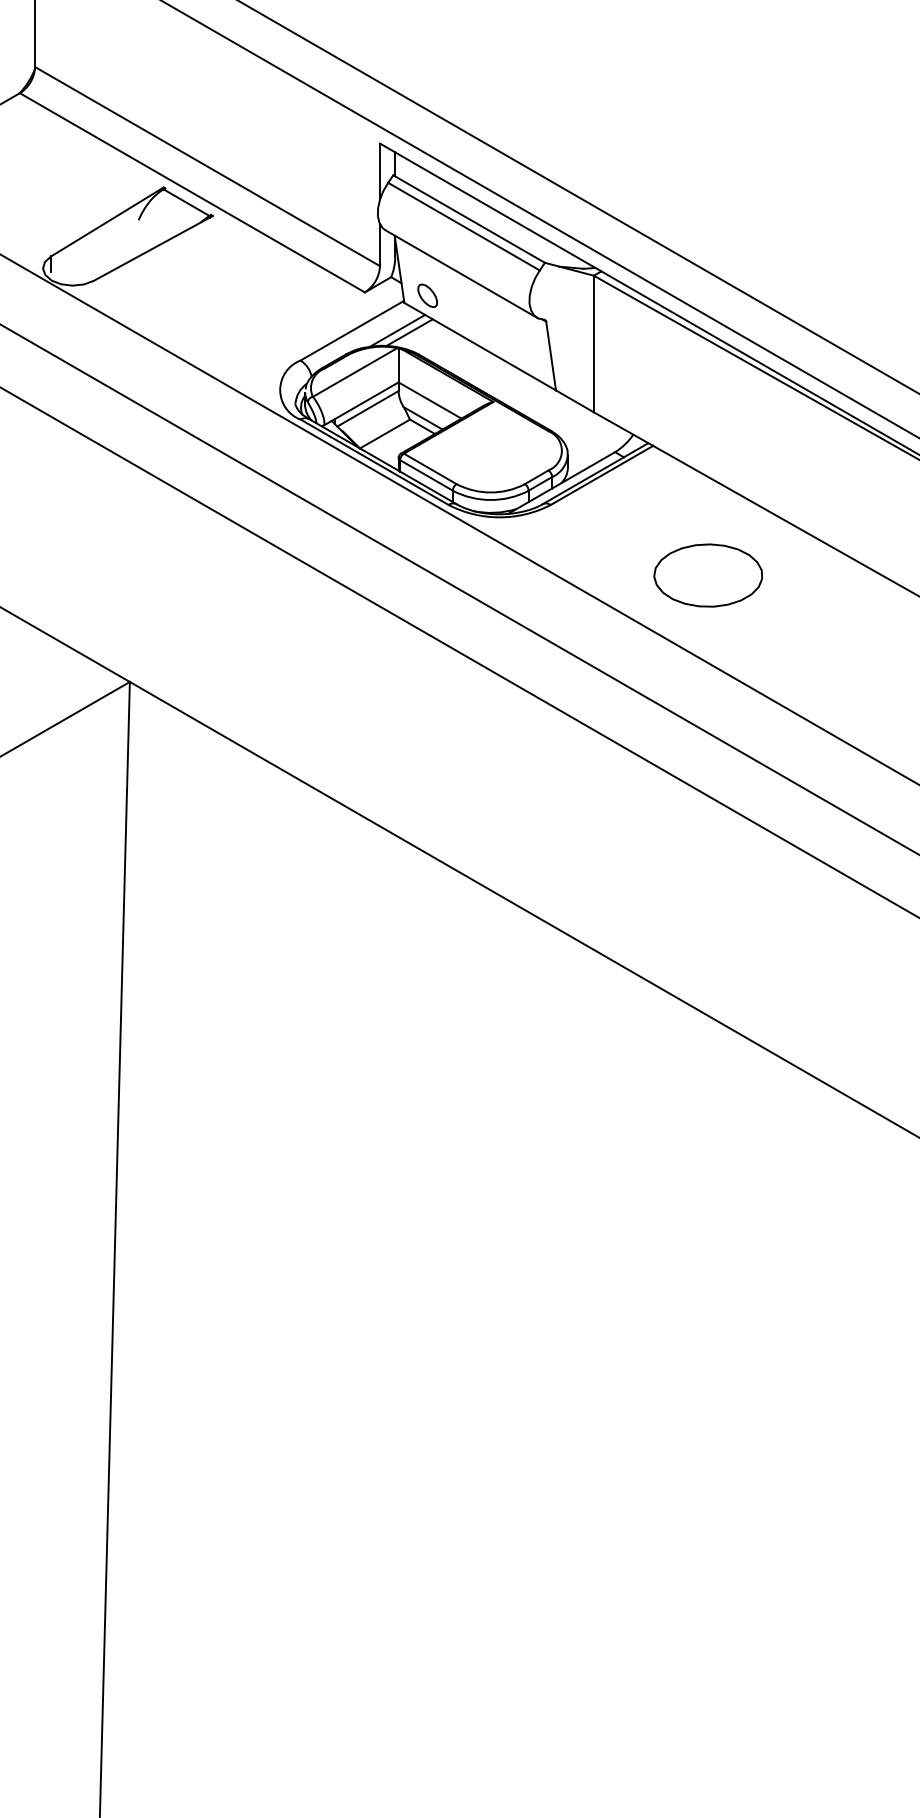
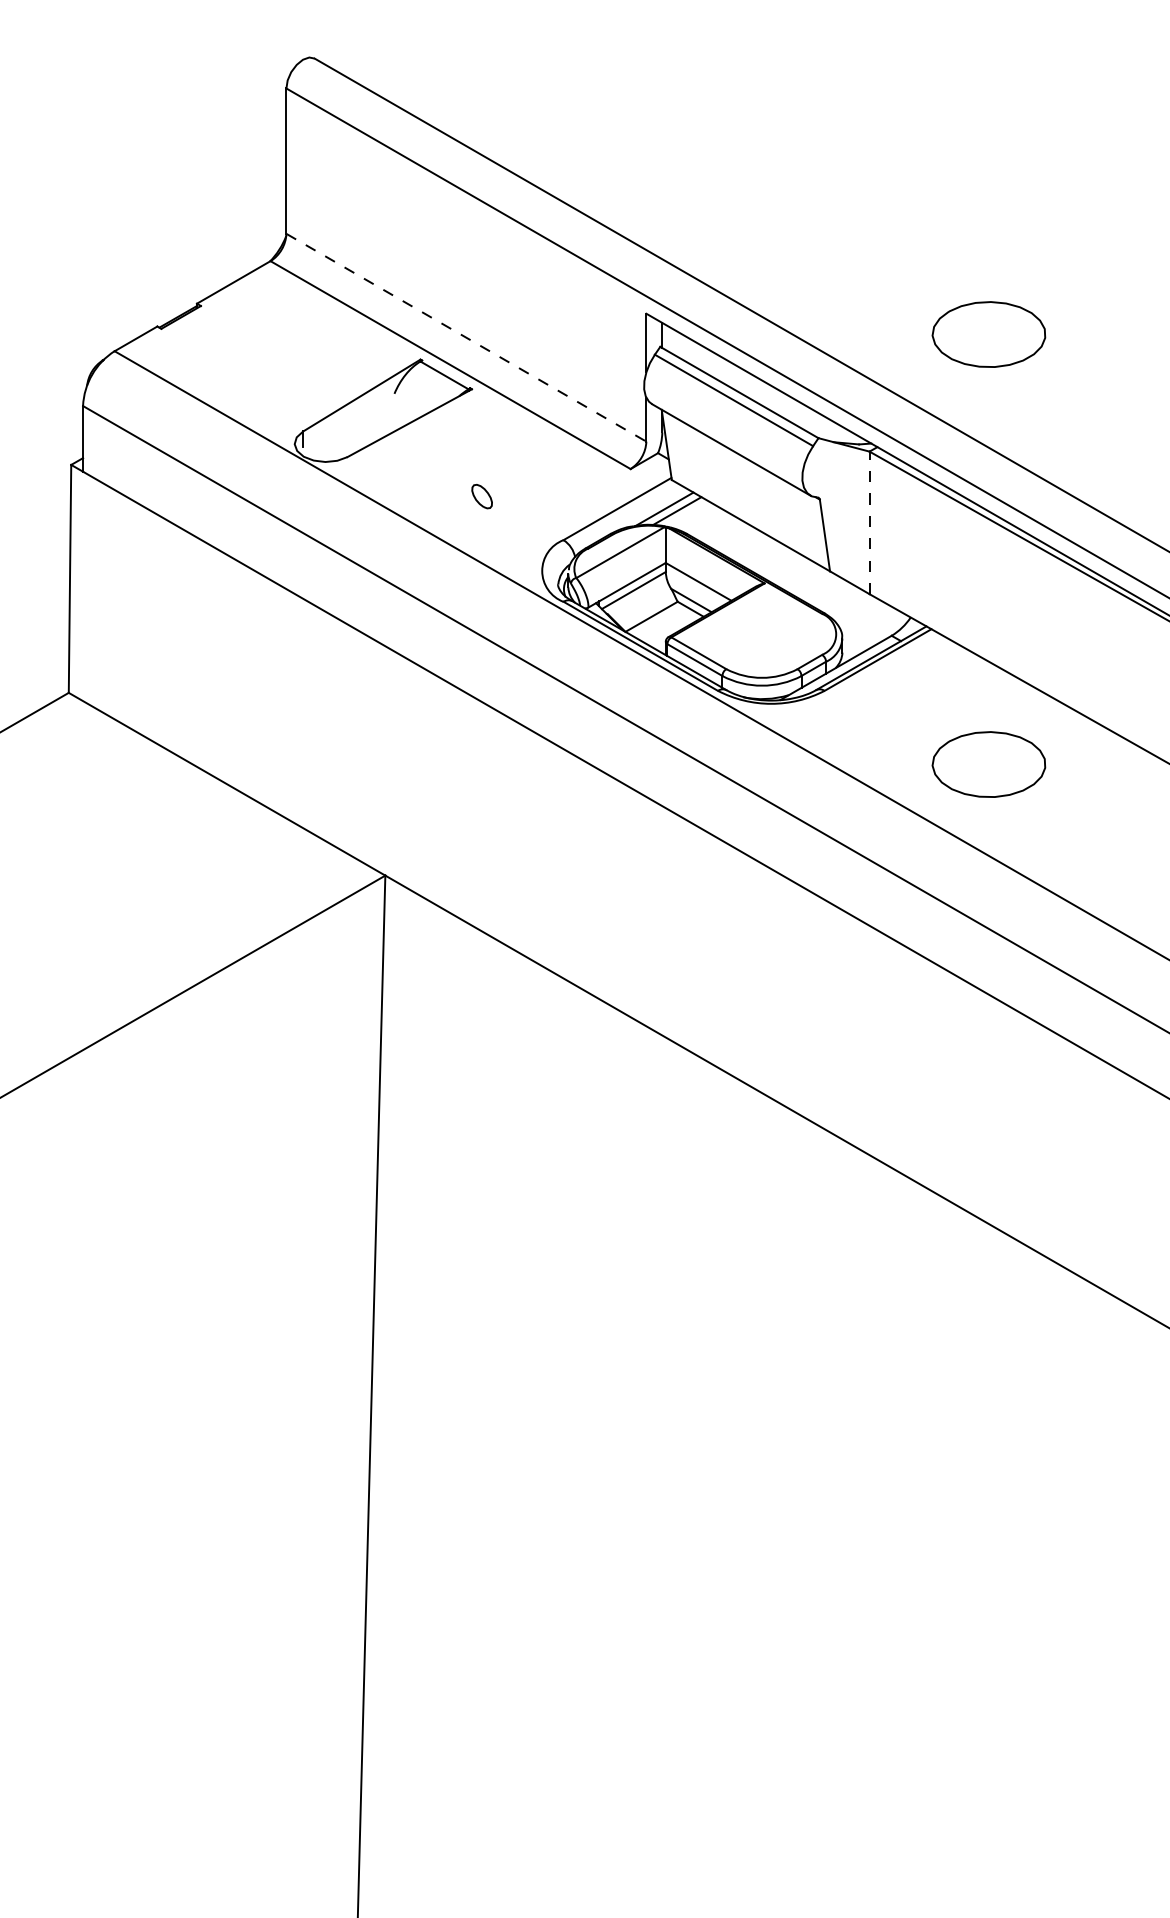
part: (707, 163) -> (988, 334), added
line: (207, 166) -> (466, 337), solid -> dashed
part: (427, 295) -> (481, 496), moved
line: (593, 343) -> (869, 522), solid -> dashed

